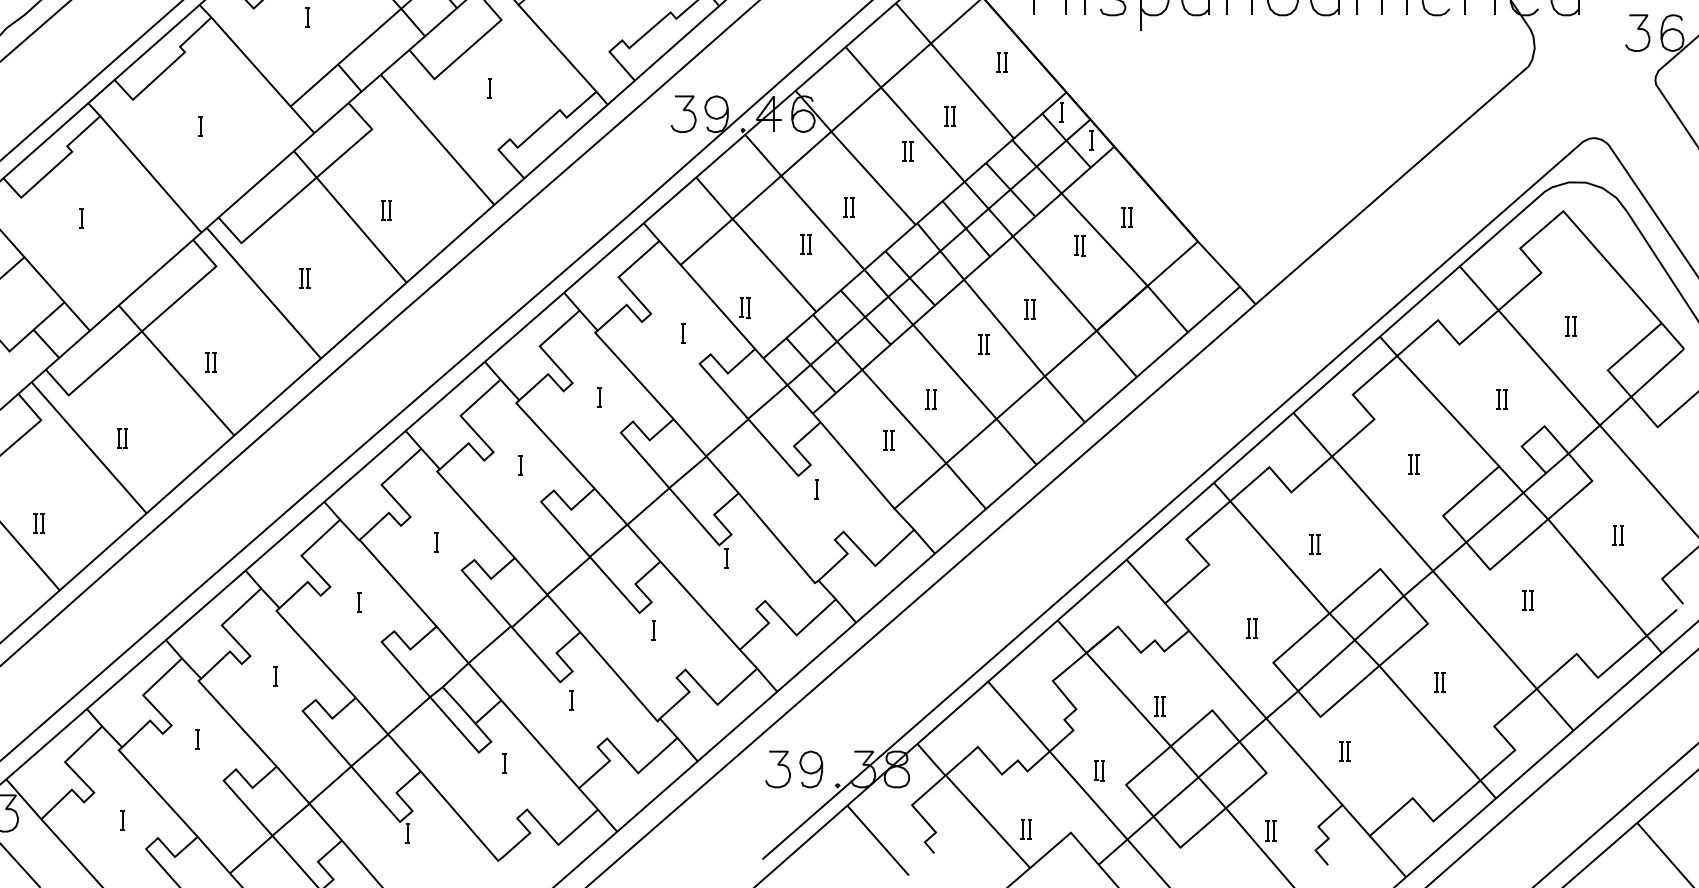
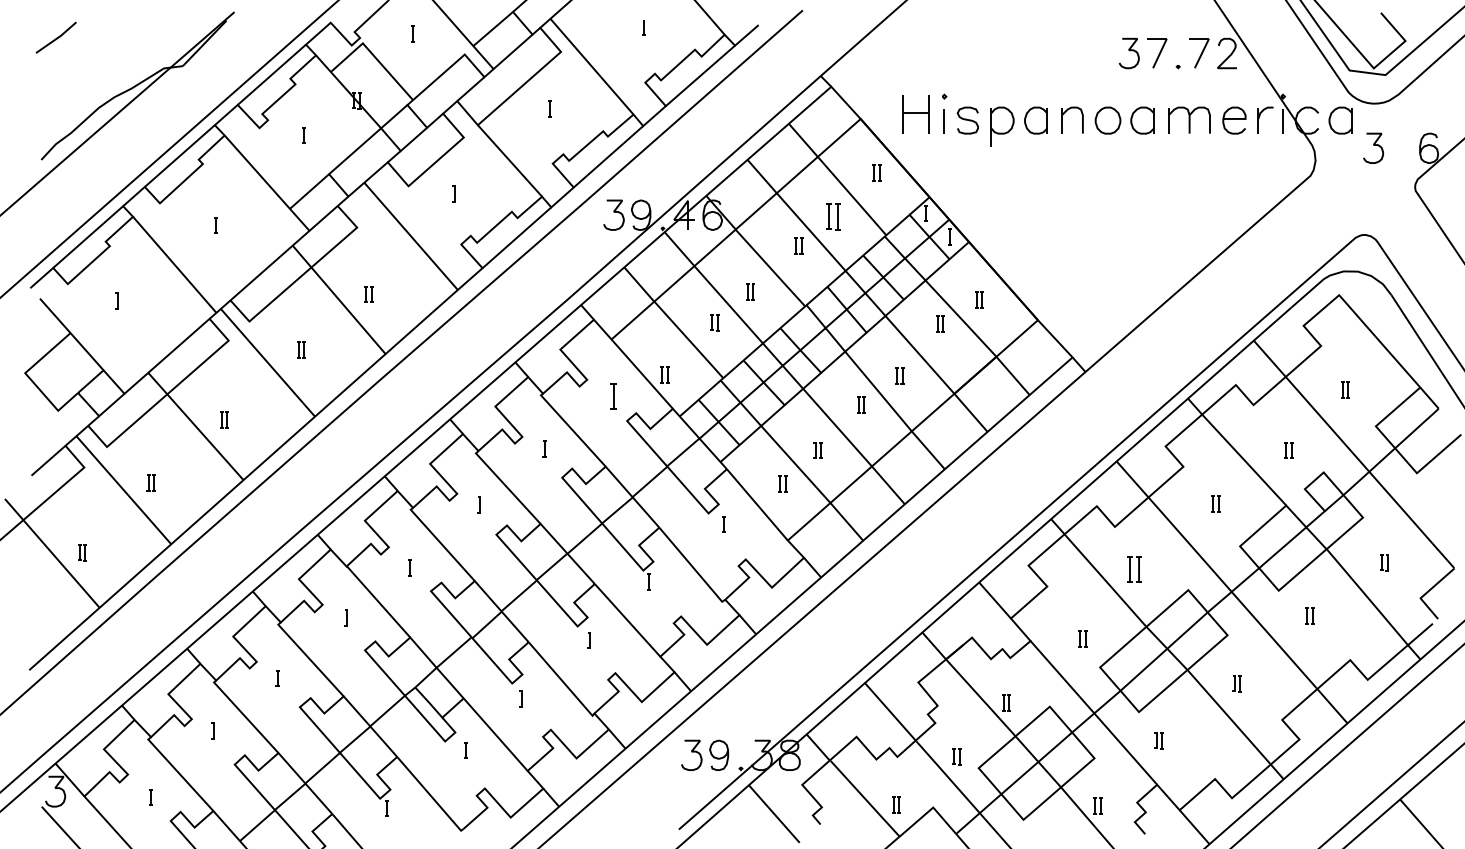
curve: (1637, 29) -> (1373, 145), moved
part: (949, 115) -> (833, 216), size x1.6
part: (683, 332) -> (613, 395), size x1.6
part: (1313, 543) -> (1133, 569), size x1.6

